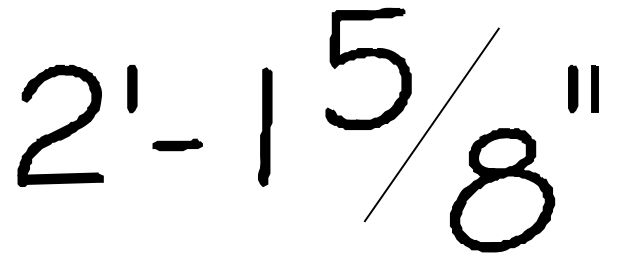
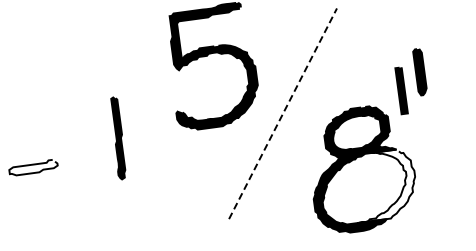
part: (594, 88) -> (400, 90), moved
part: (573, 89) -> (420, 72), moved
line: (432, 124) -> (283, 113), solid -> dashed
part: (265, 126) -> (118, 137), size x0.7
fill: (177, 144) -> (33, 167), removed
fill: (522, 209) -> (384, 185), removed

